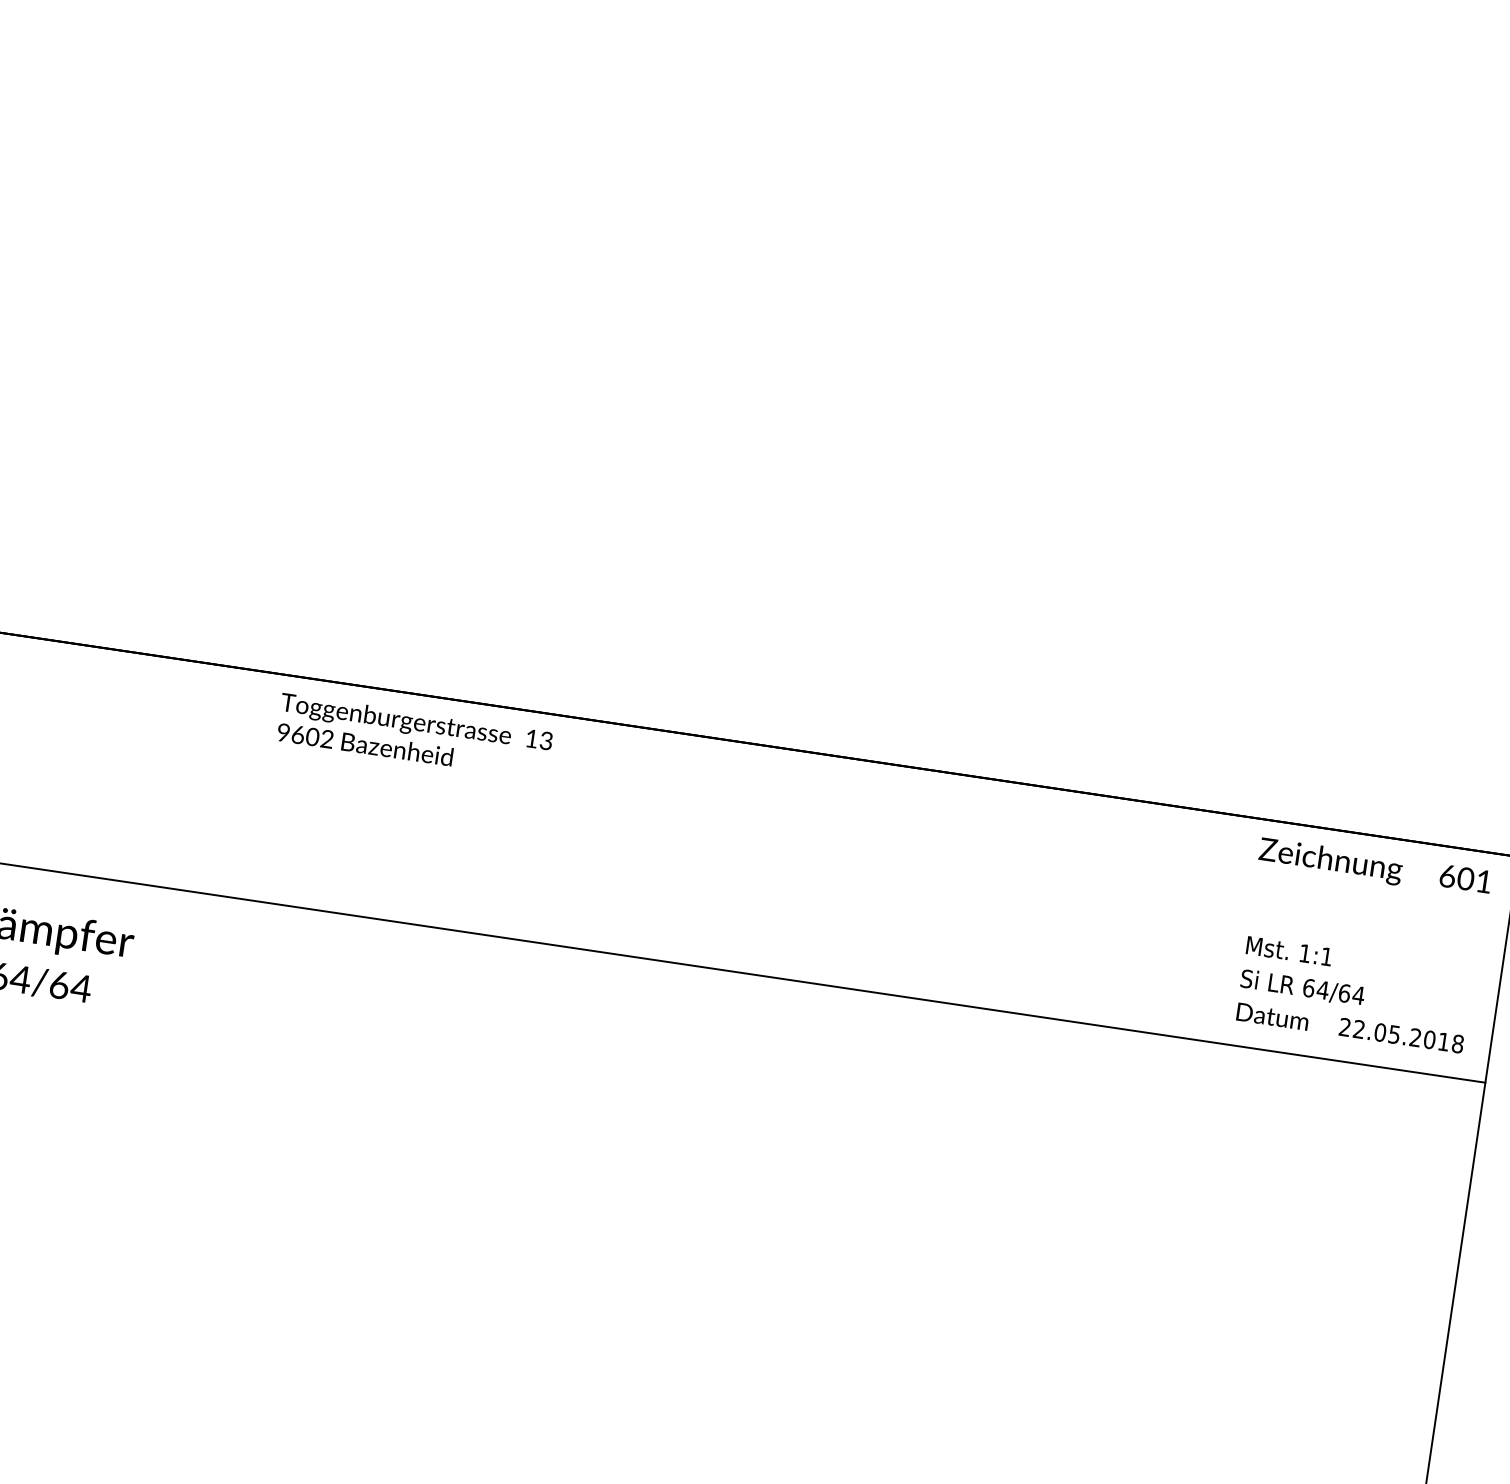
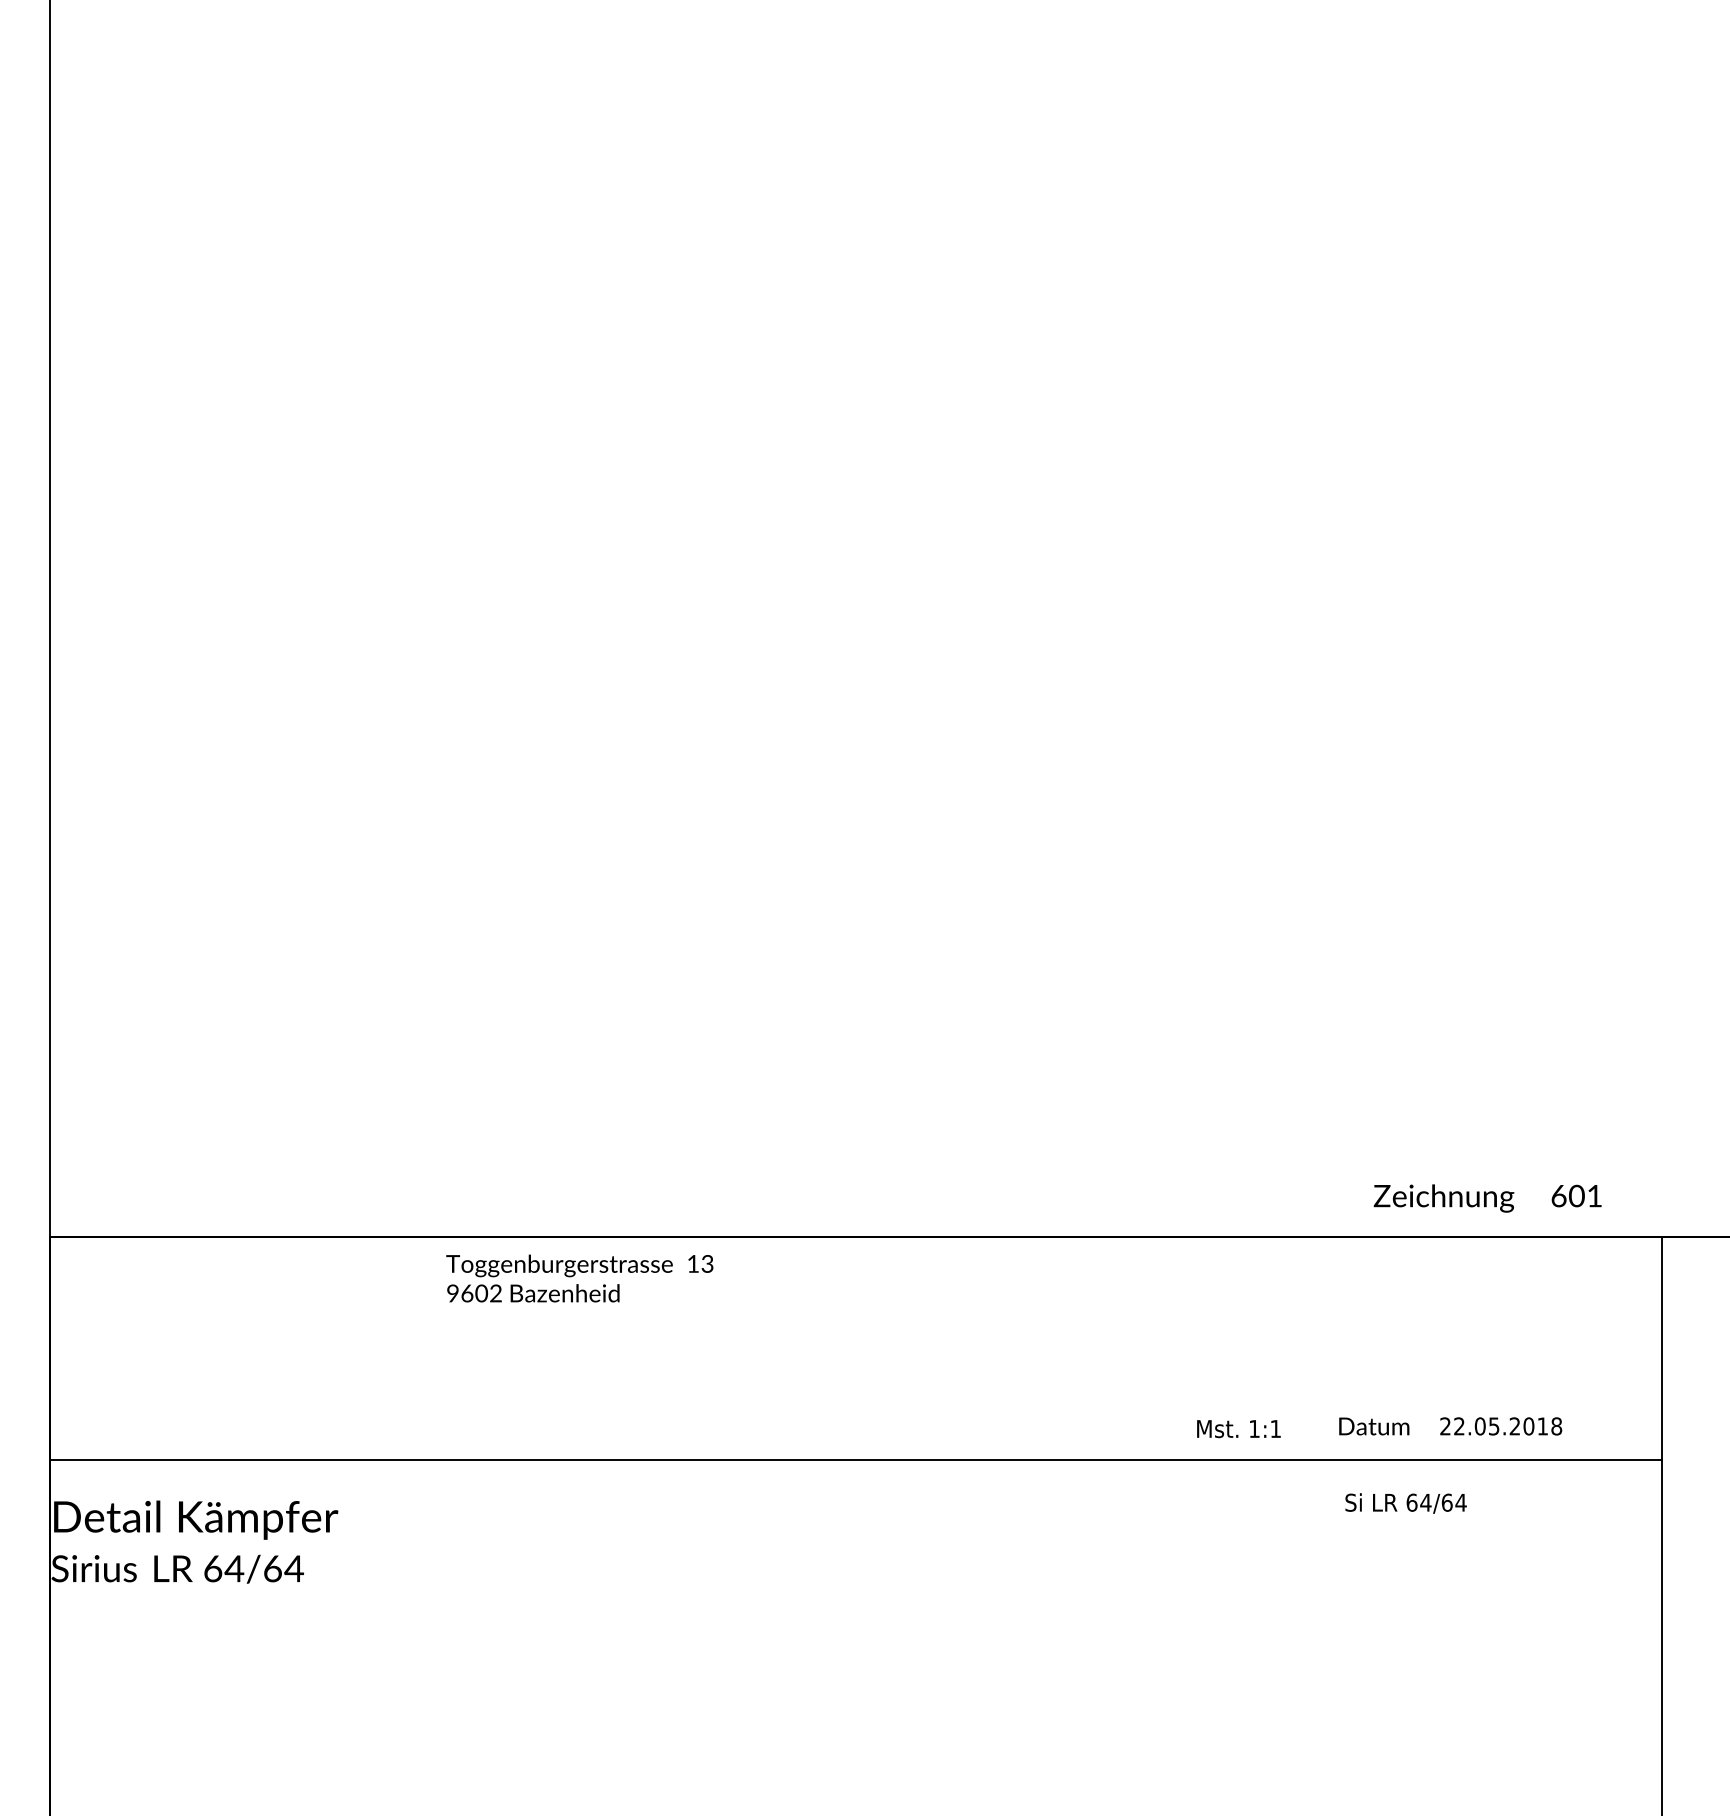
text: (1374, 867) -> (1487, 1198), moved
text: (1288, 951) -> (1238, 1429), moved
text: (1302, 987) -> (1405, 1503), moved
text: (1350, 1028) -> (1450, 1426), moved

